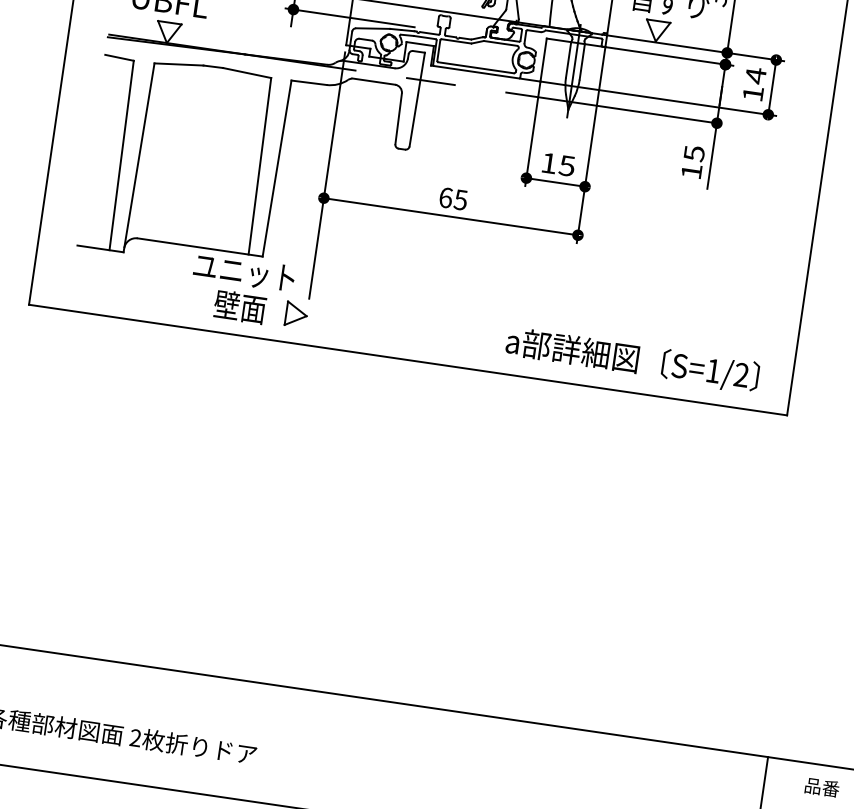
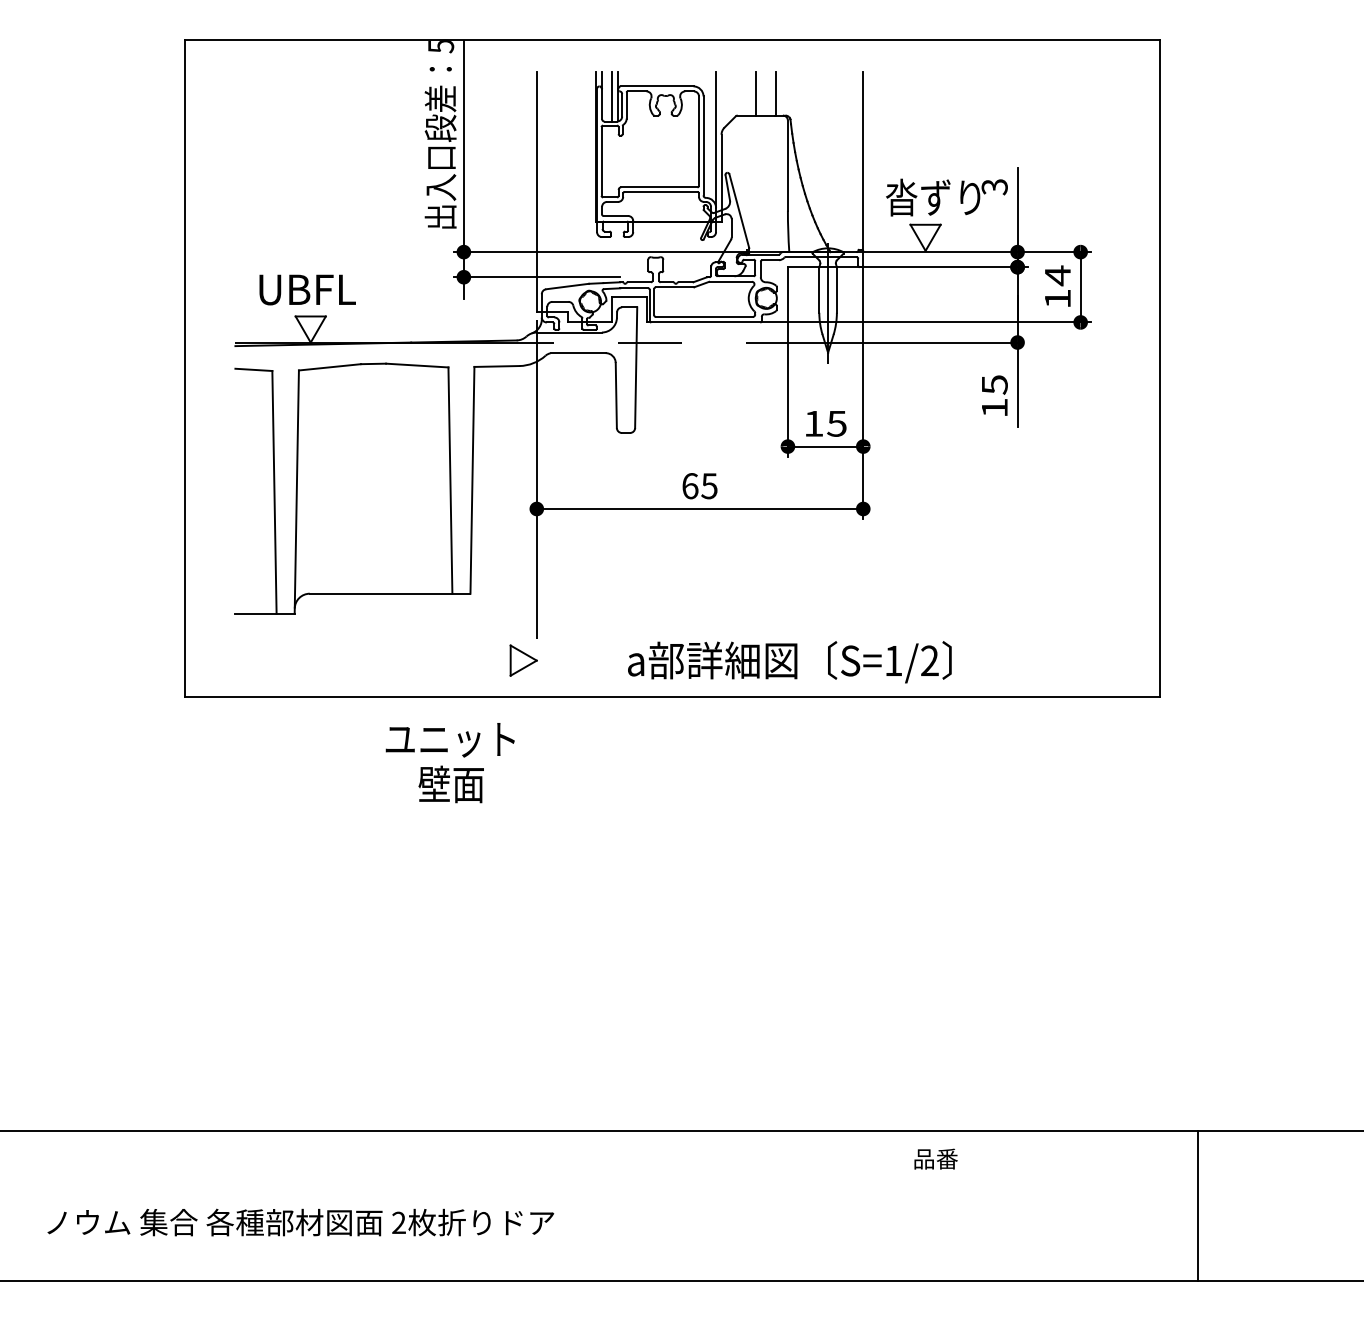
text: (241, 290) -> (449, 763), moved
text: (632, 360) -> (789, 662), moved
text: (821, 787) -> (935, 1158), moved

